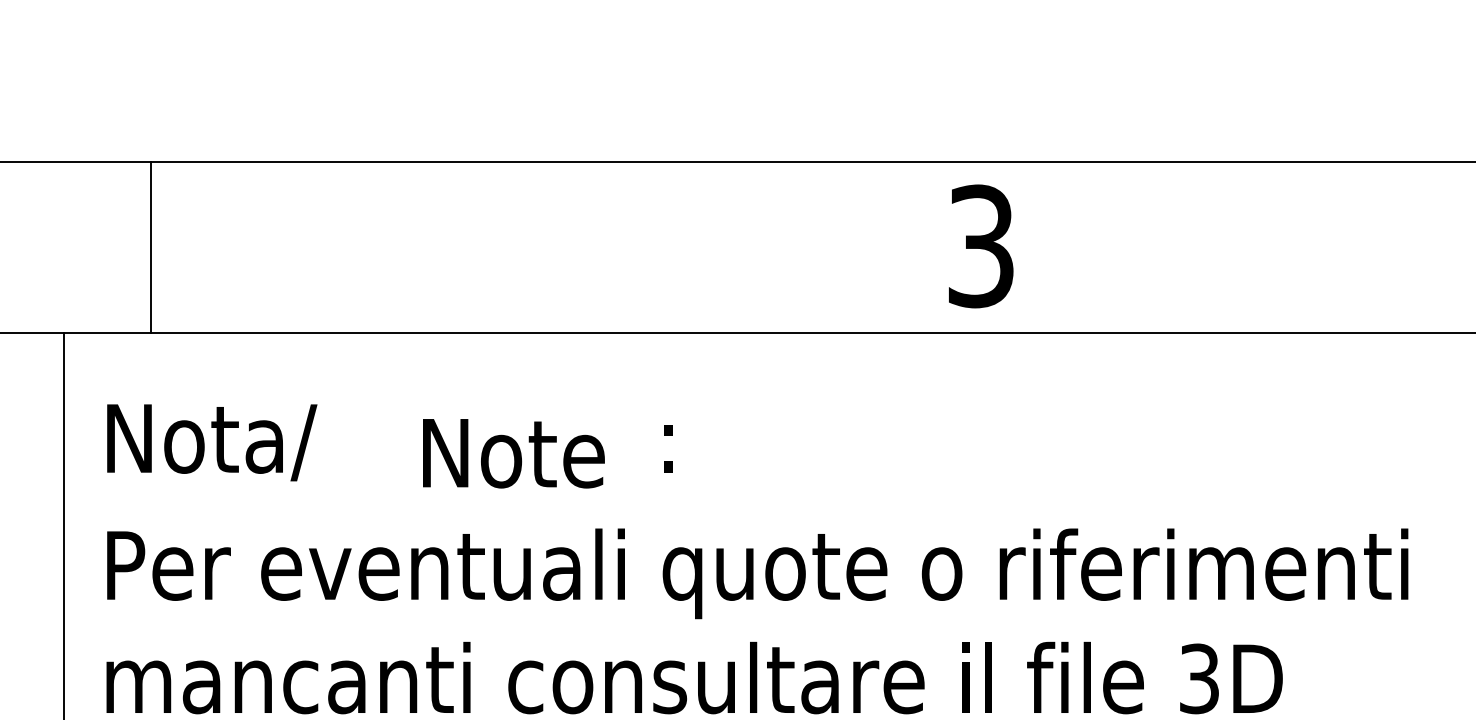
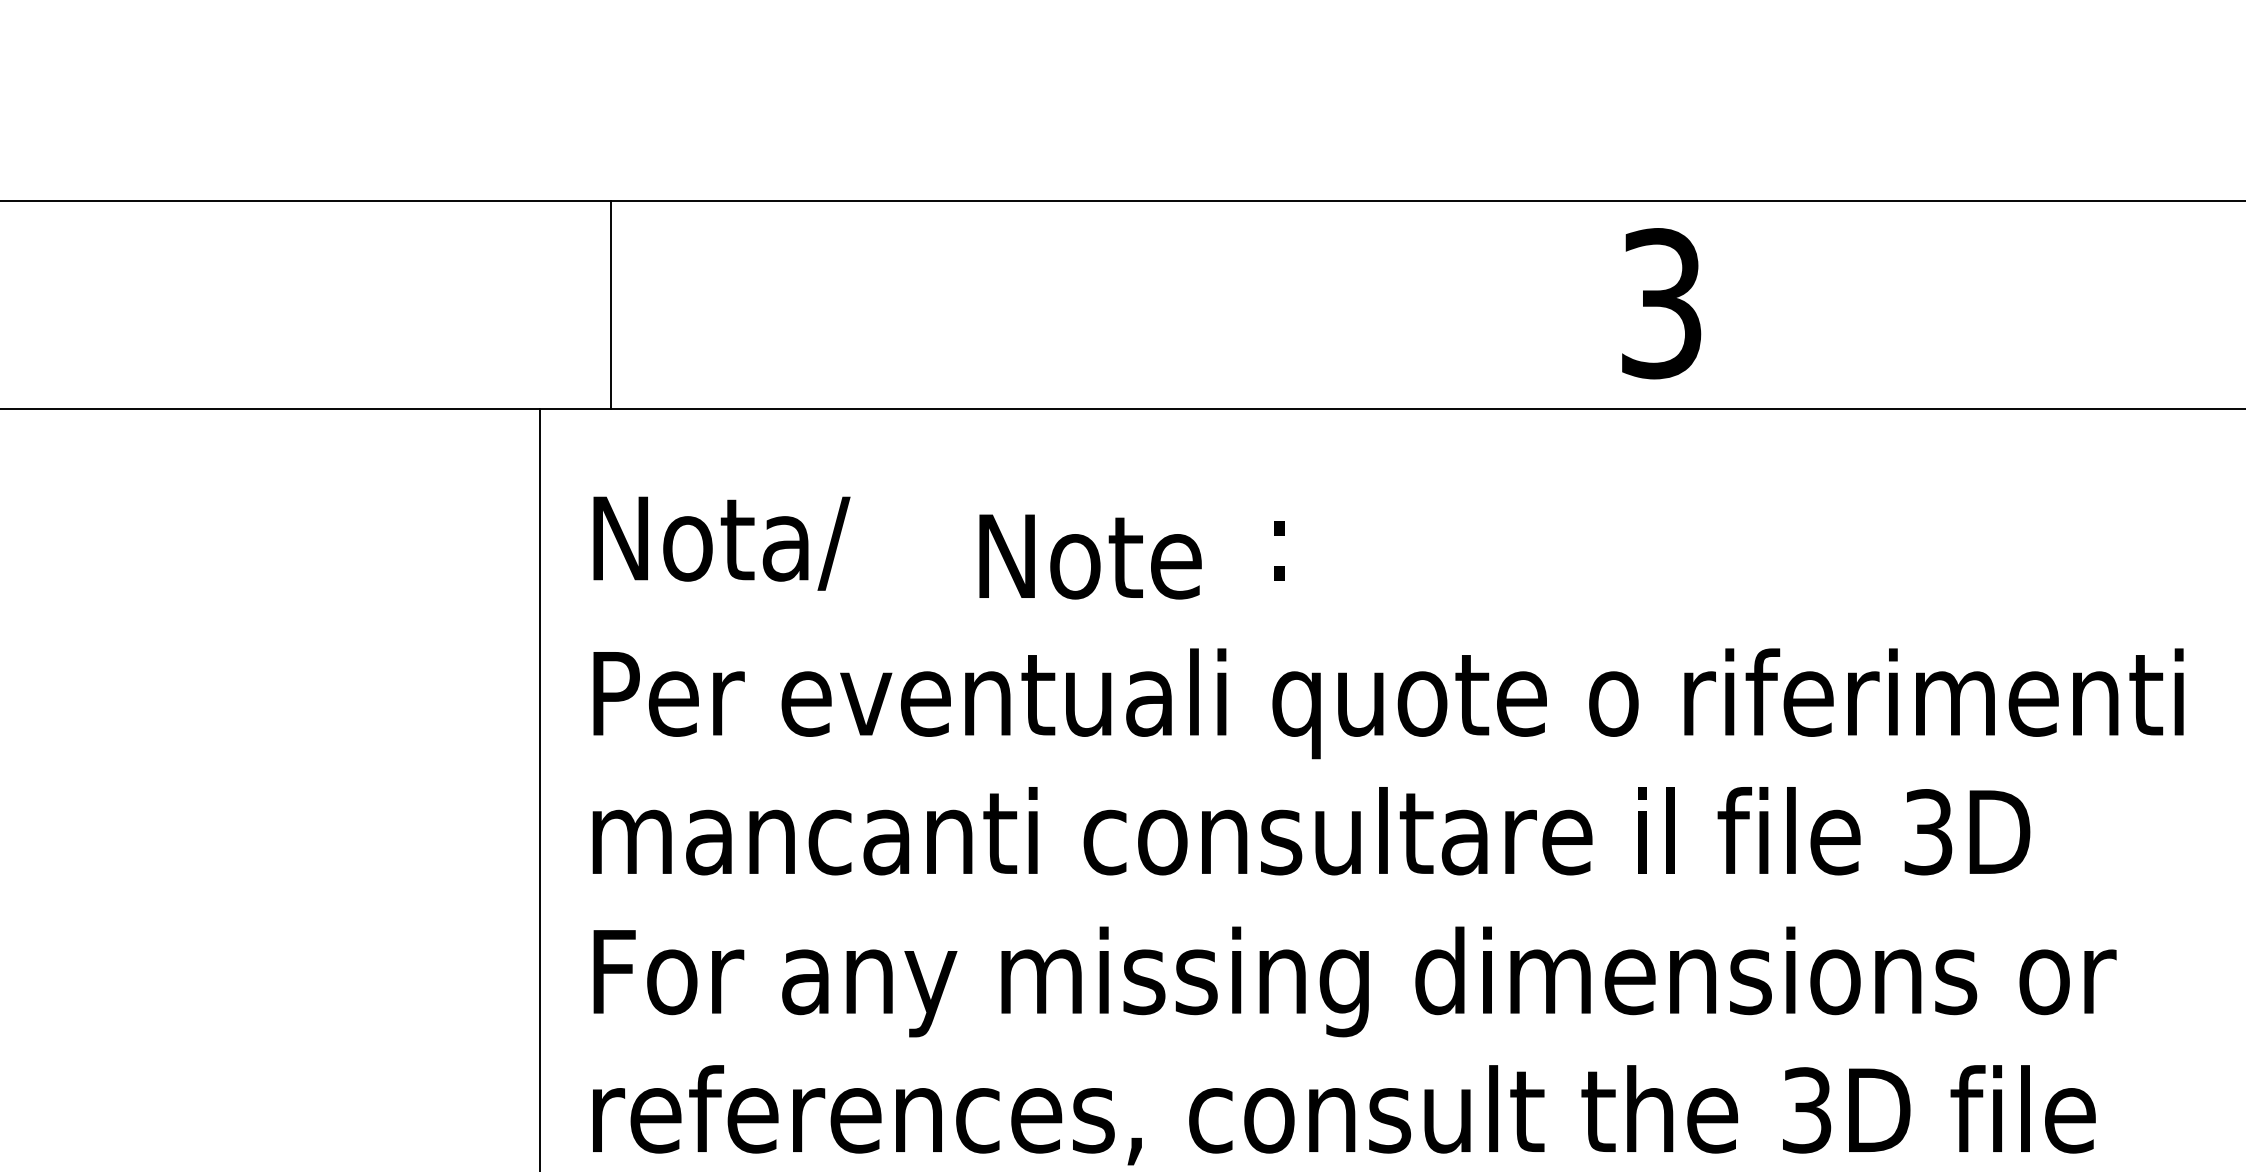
line: (150, 247) -> (610, 304), moved

